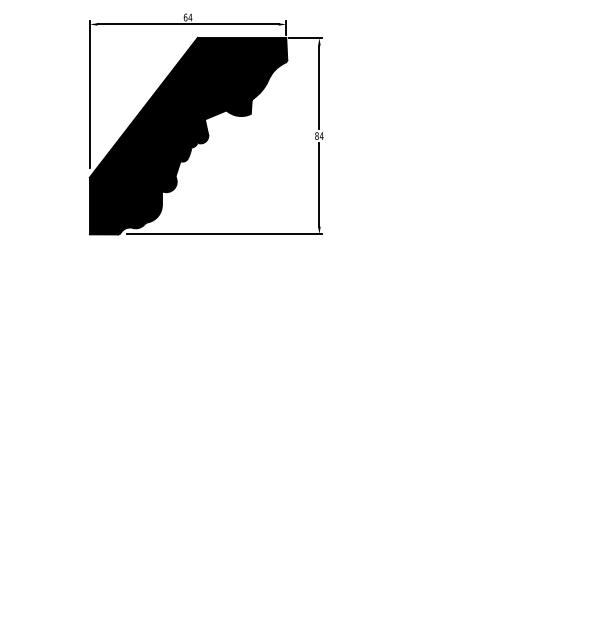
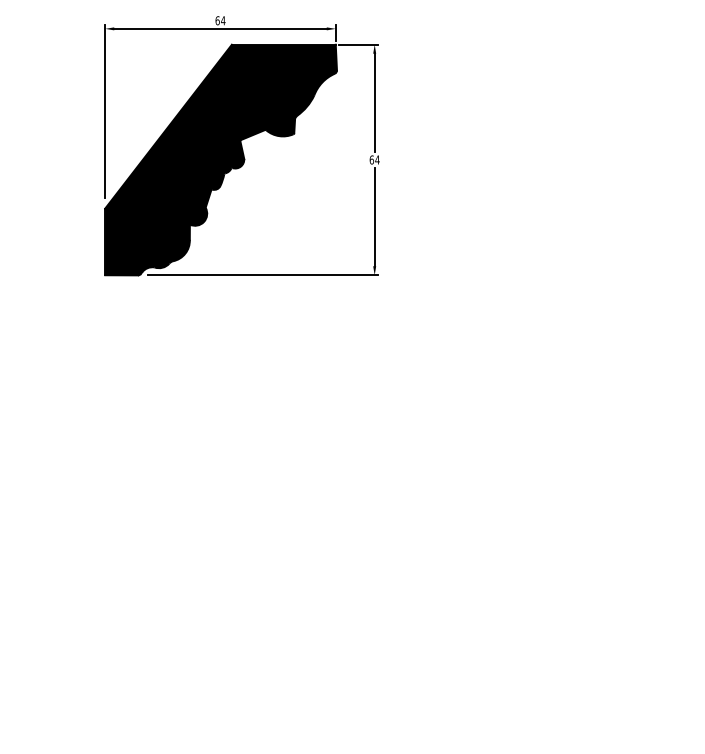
text: (316, 135) -> (371, 159), 84 -> 64

